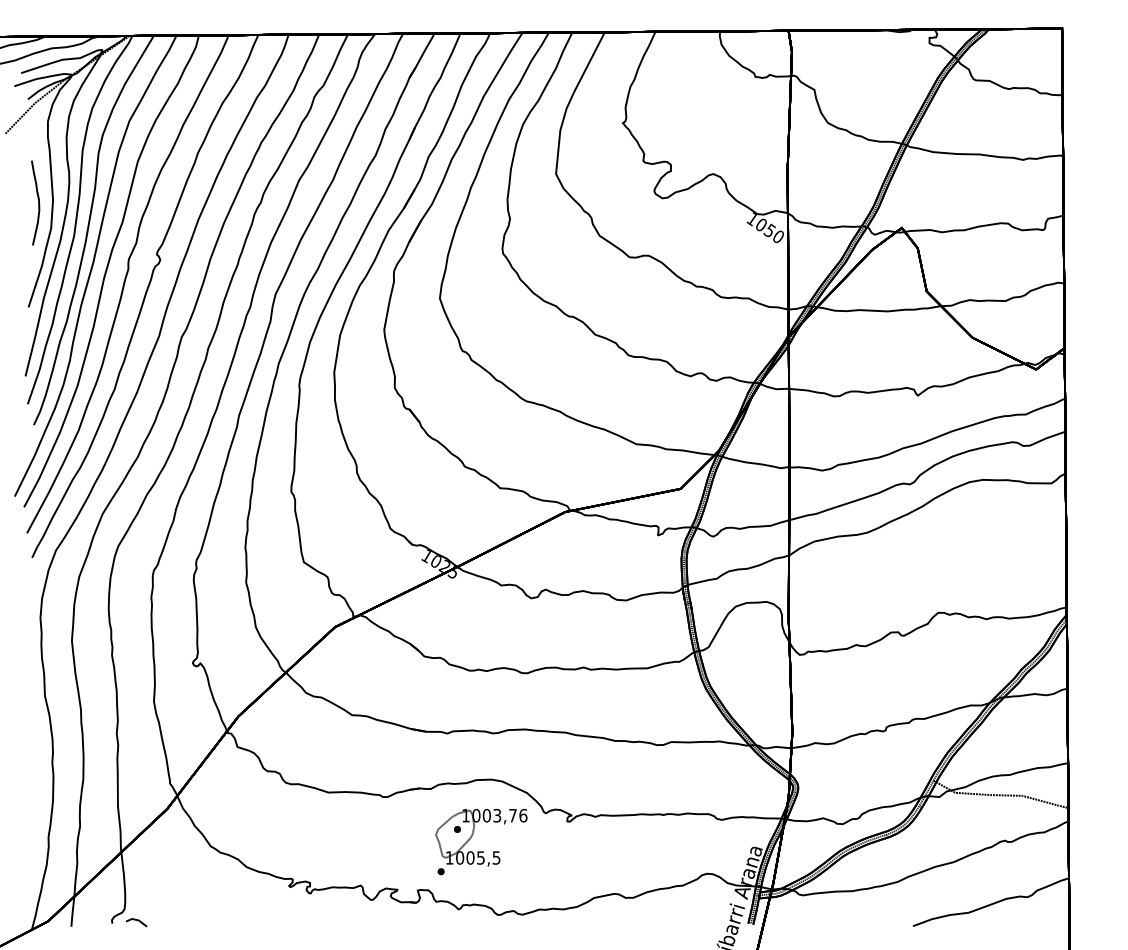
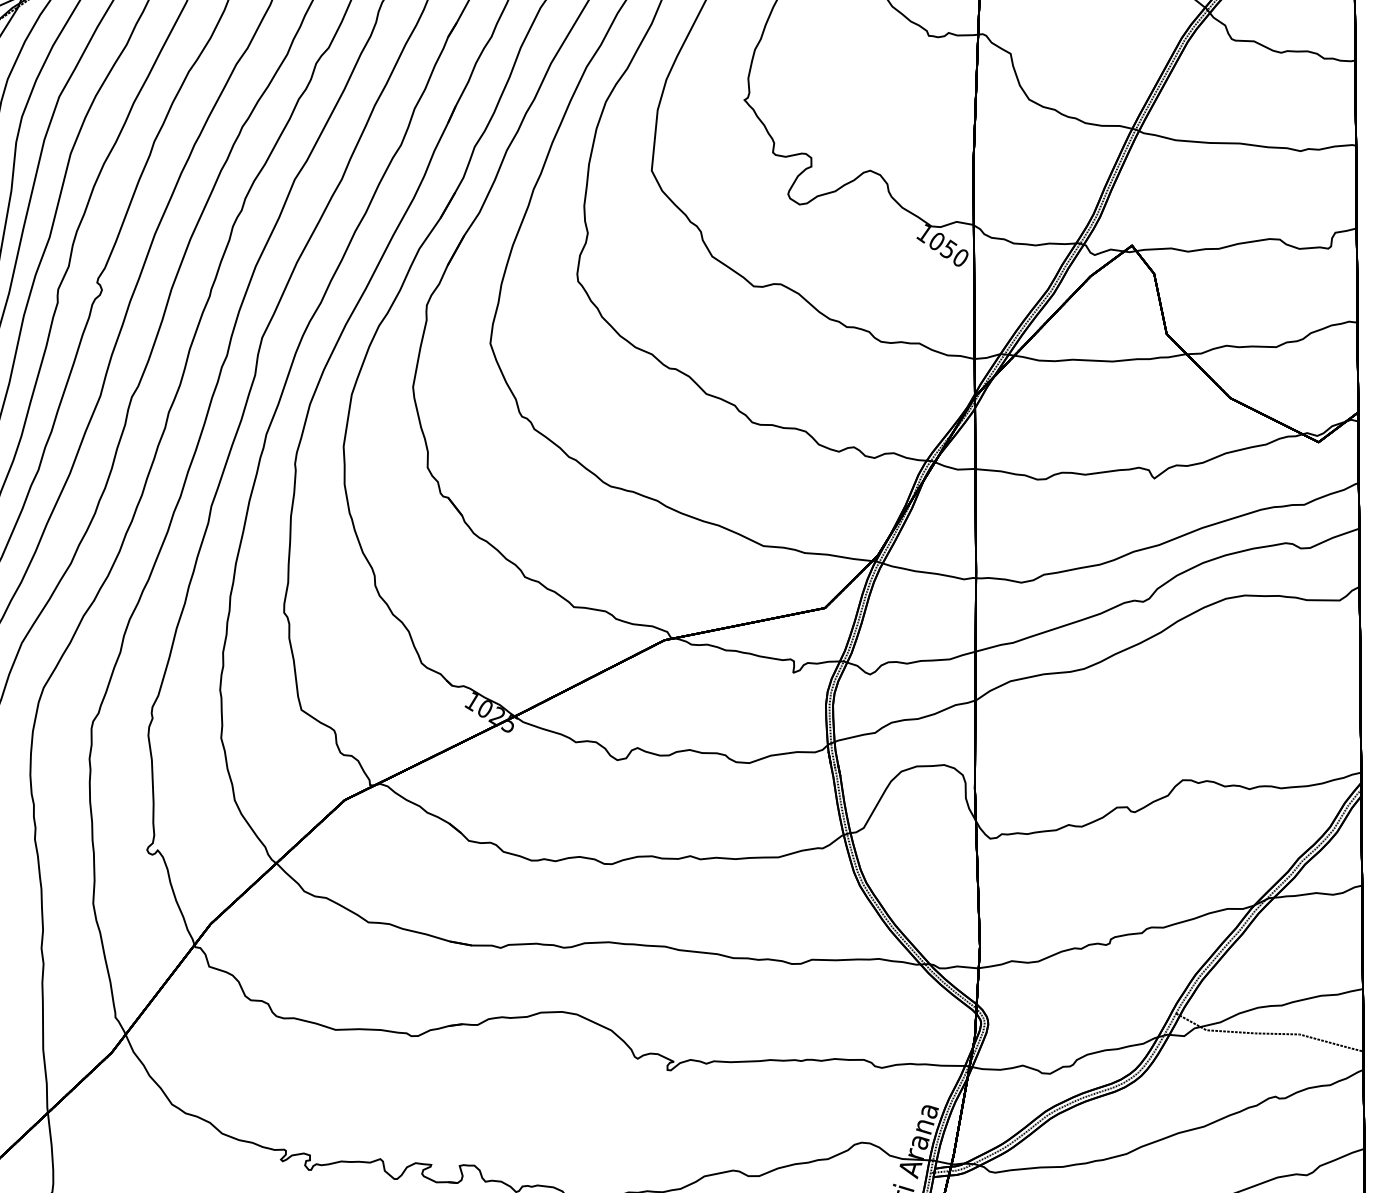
part: (473, 835) -> (537, 1089), removed

